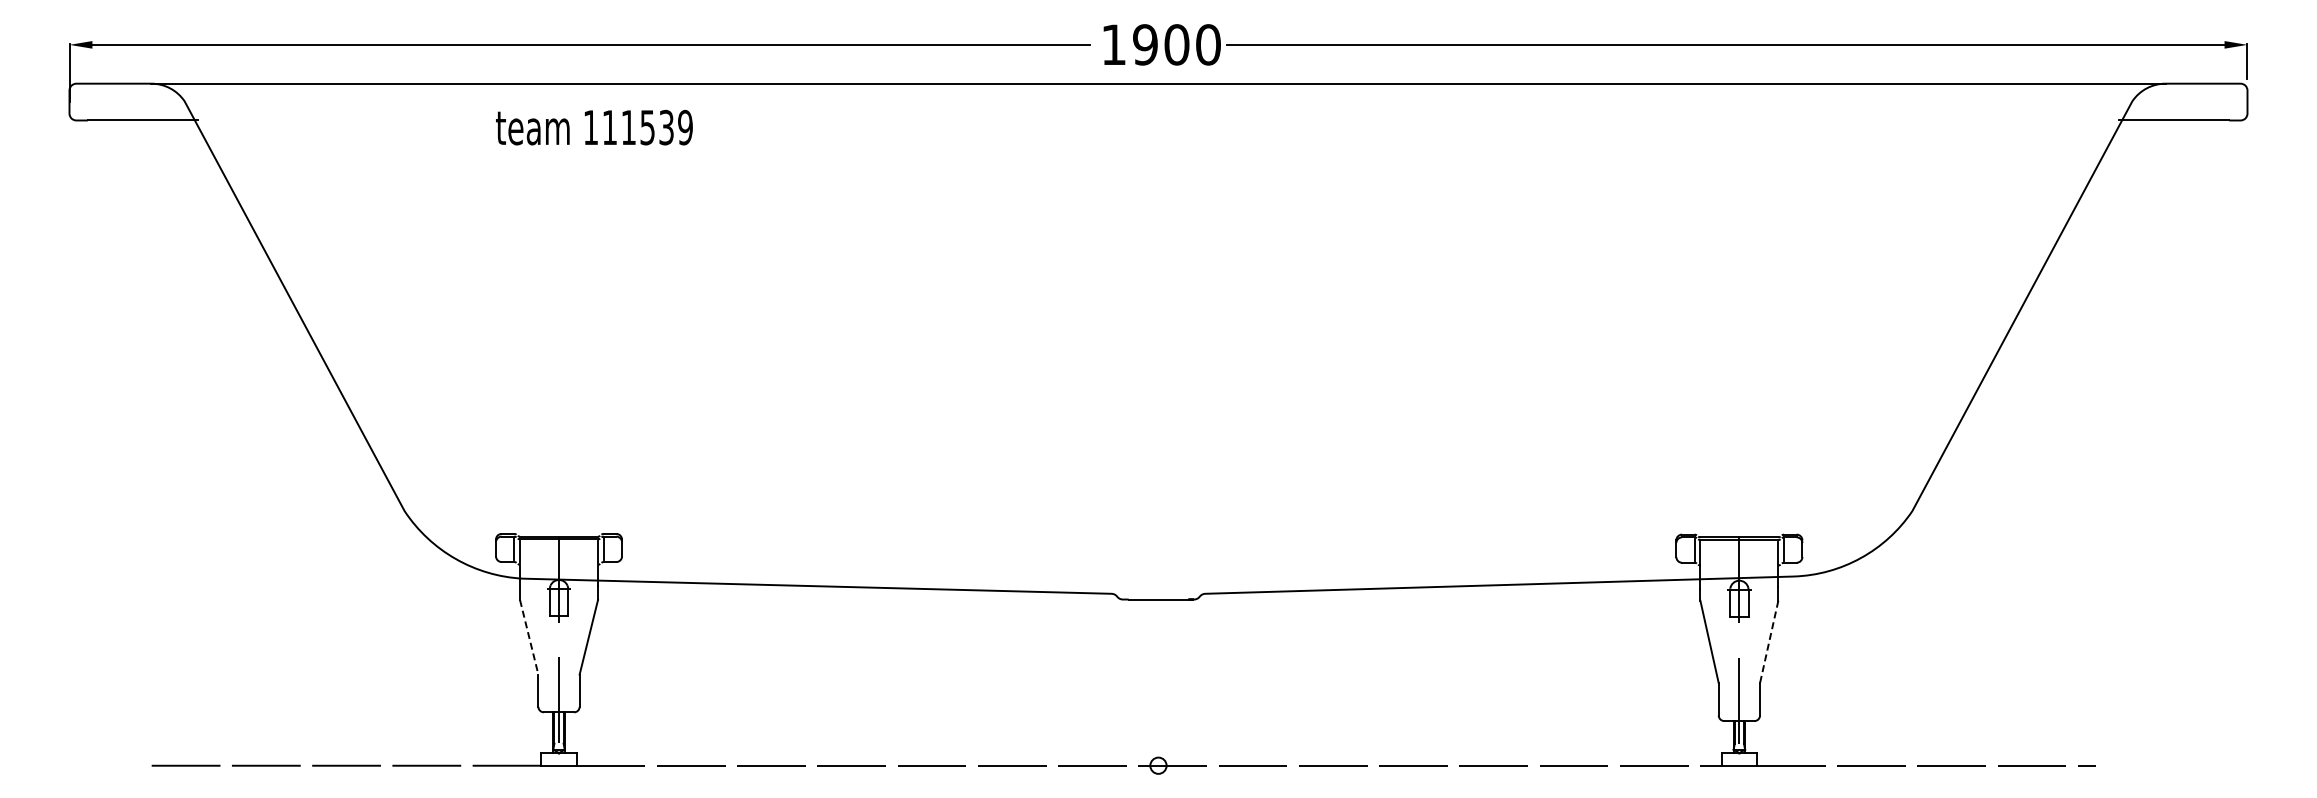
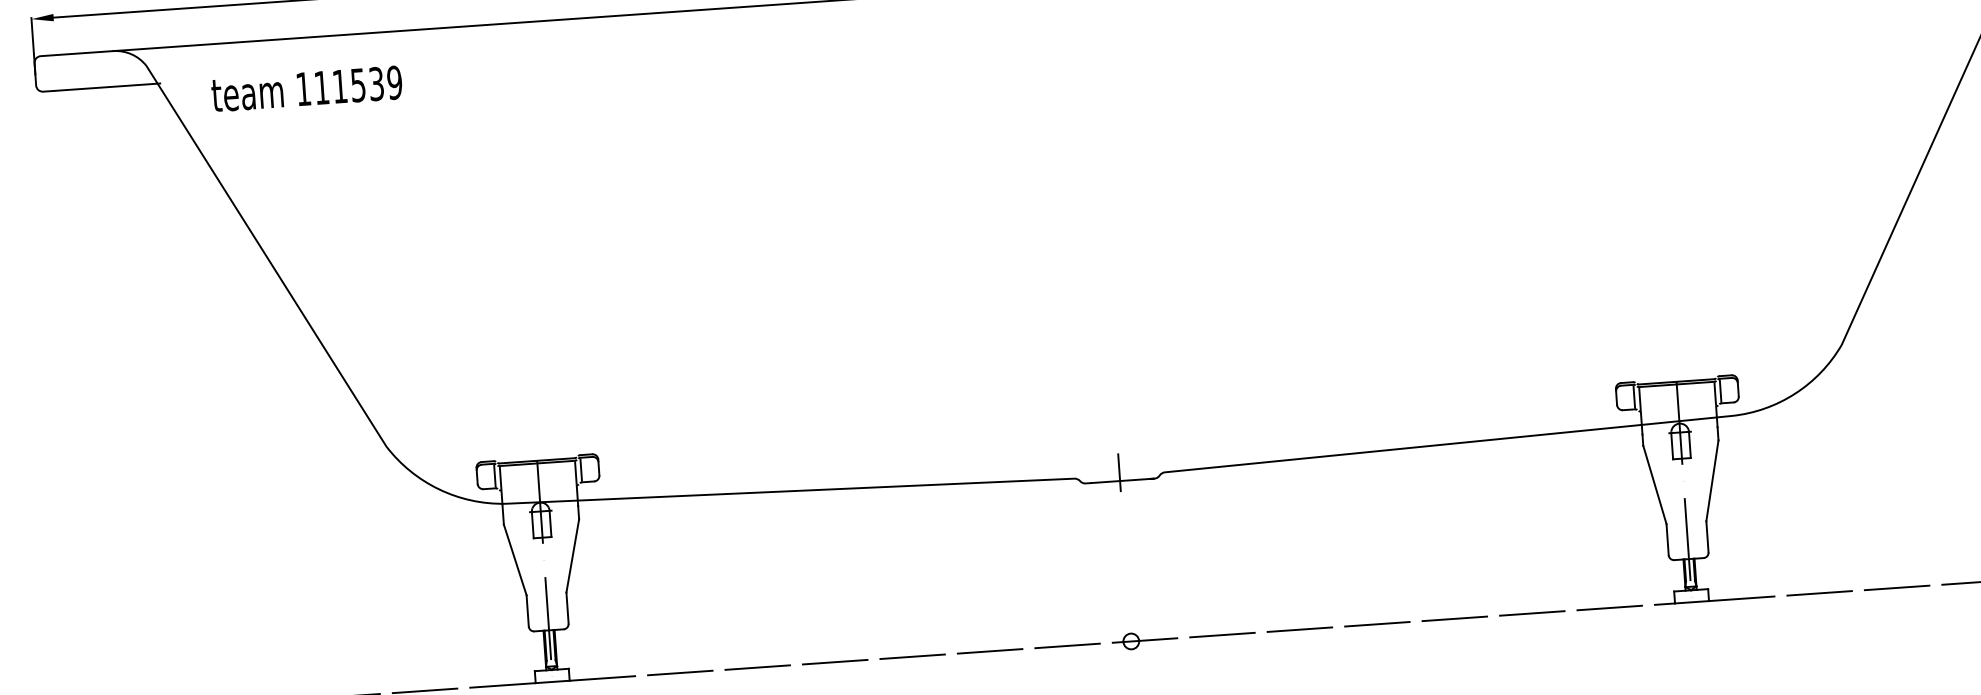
text: (594, 127) -> (306, 88), moved
line: (1158, 590) -> (1119, 472), added
line: (529, 637) -> (515, 560), dashed -> solid
line: (1769, 642) -> (1712, 481), dashed -> solid

